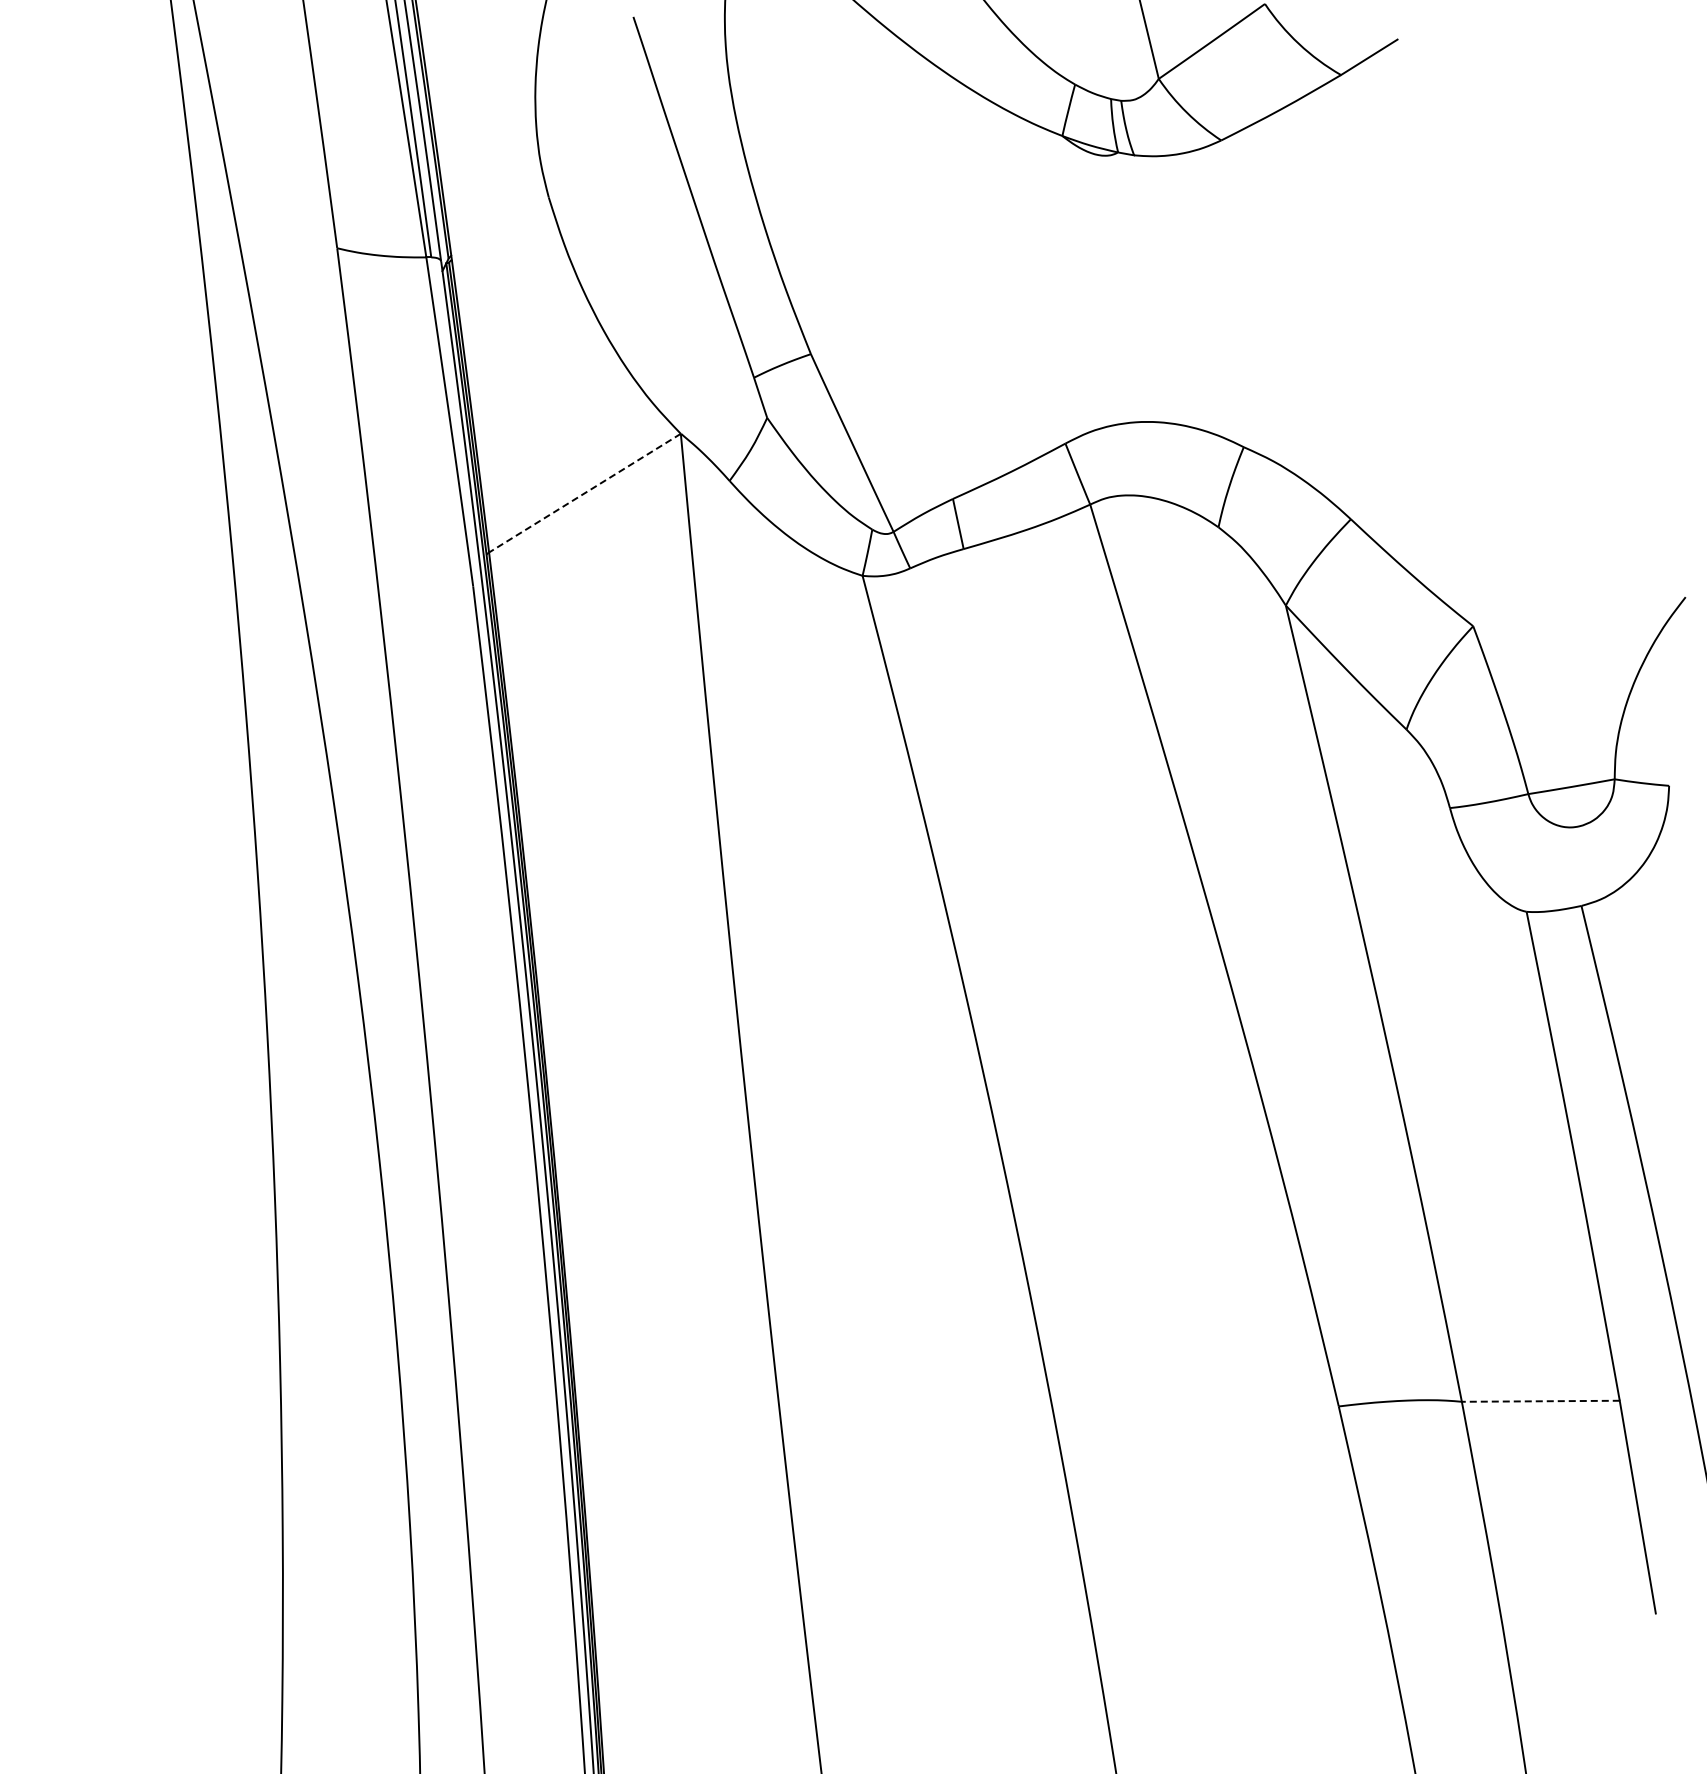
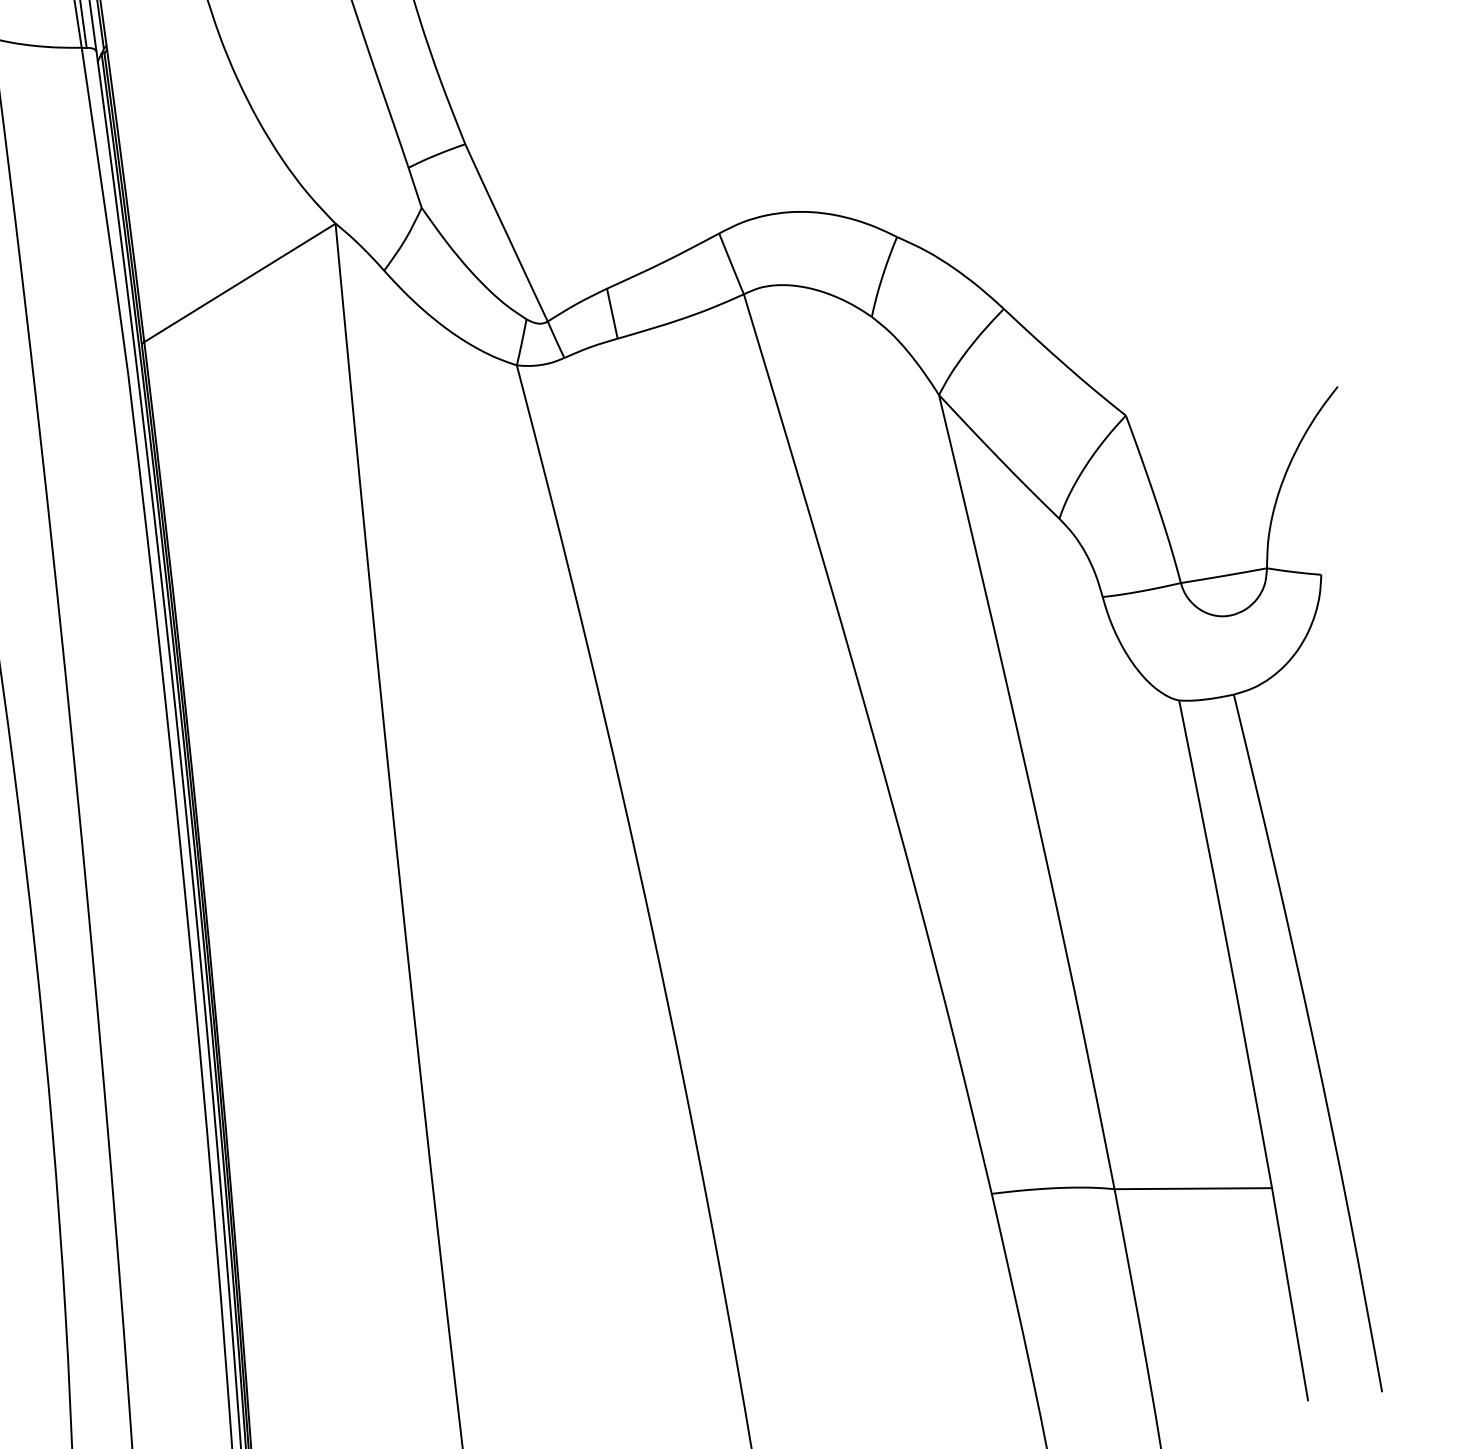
line: (584, 493) -> (239, 283), dashed -> solid
line: (1540, 1401) -> (1192, 1188), dashed -> solid

